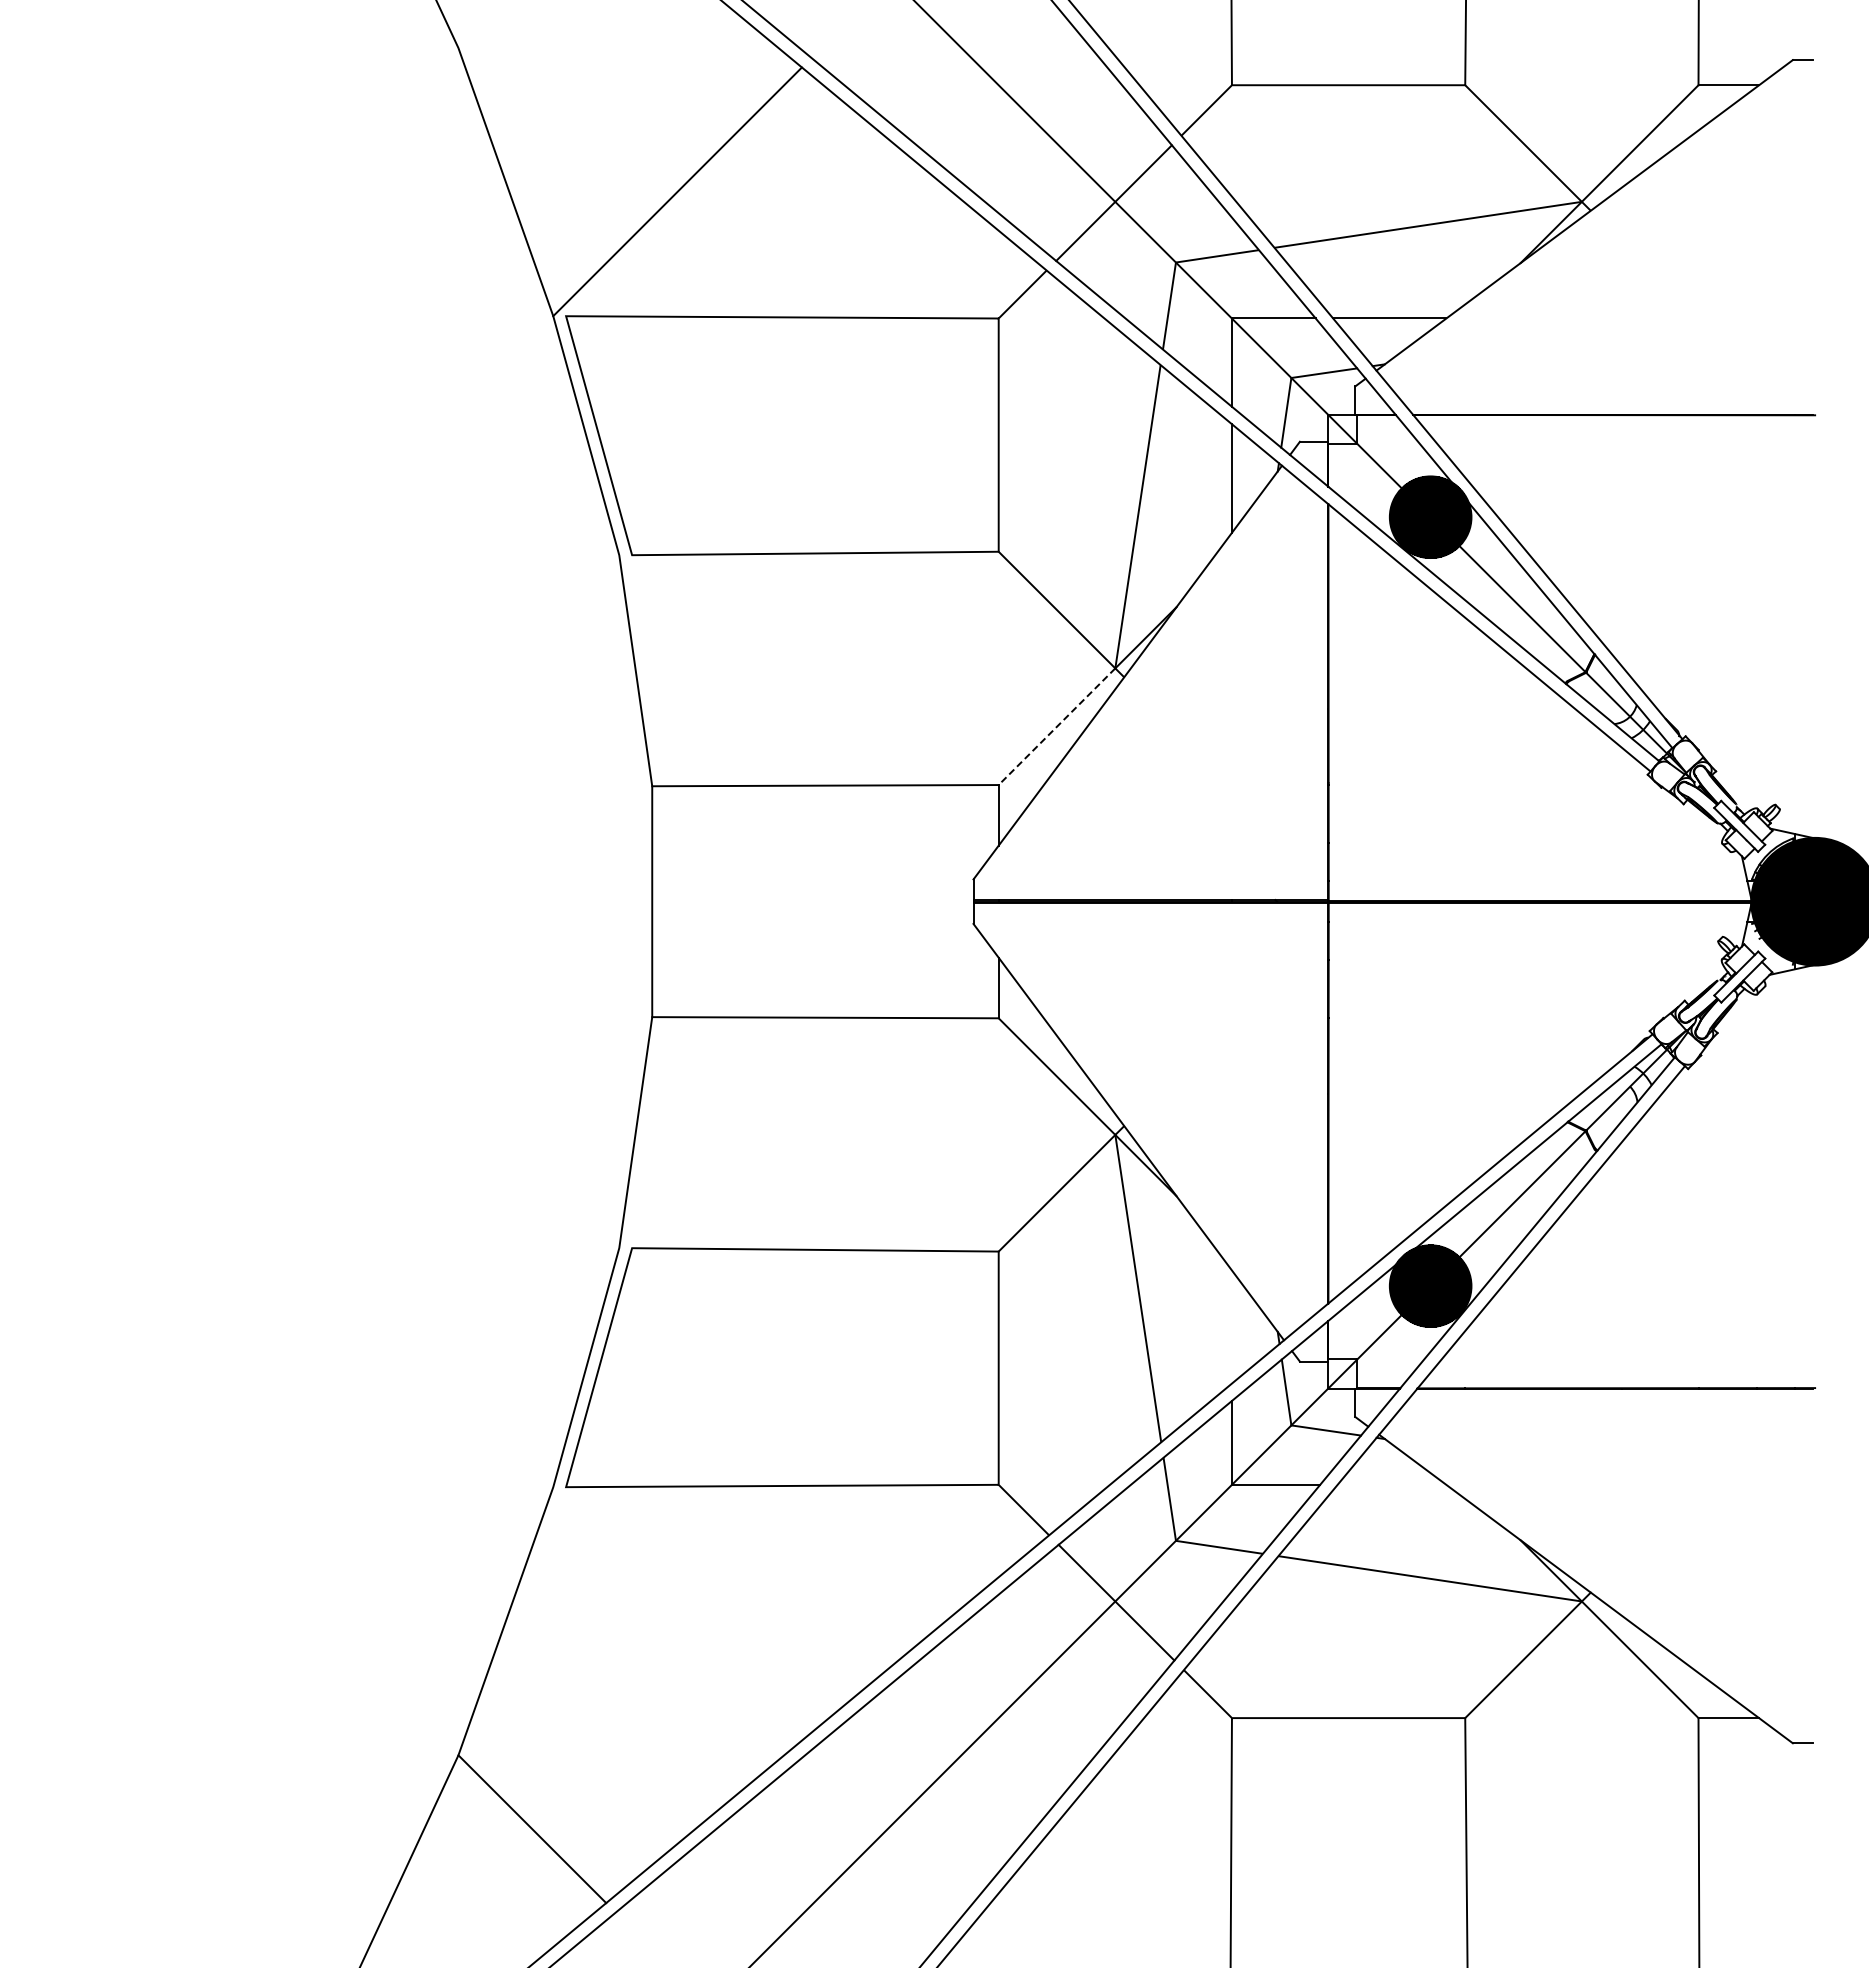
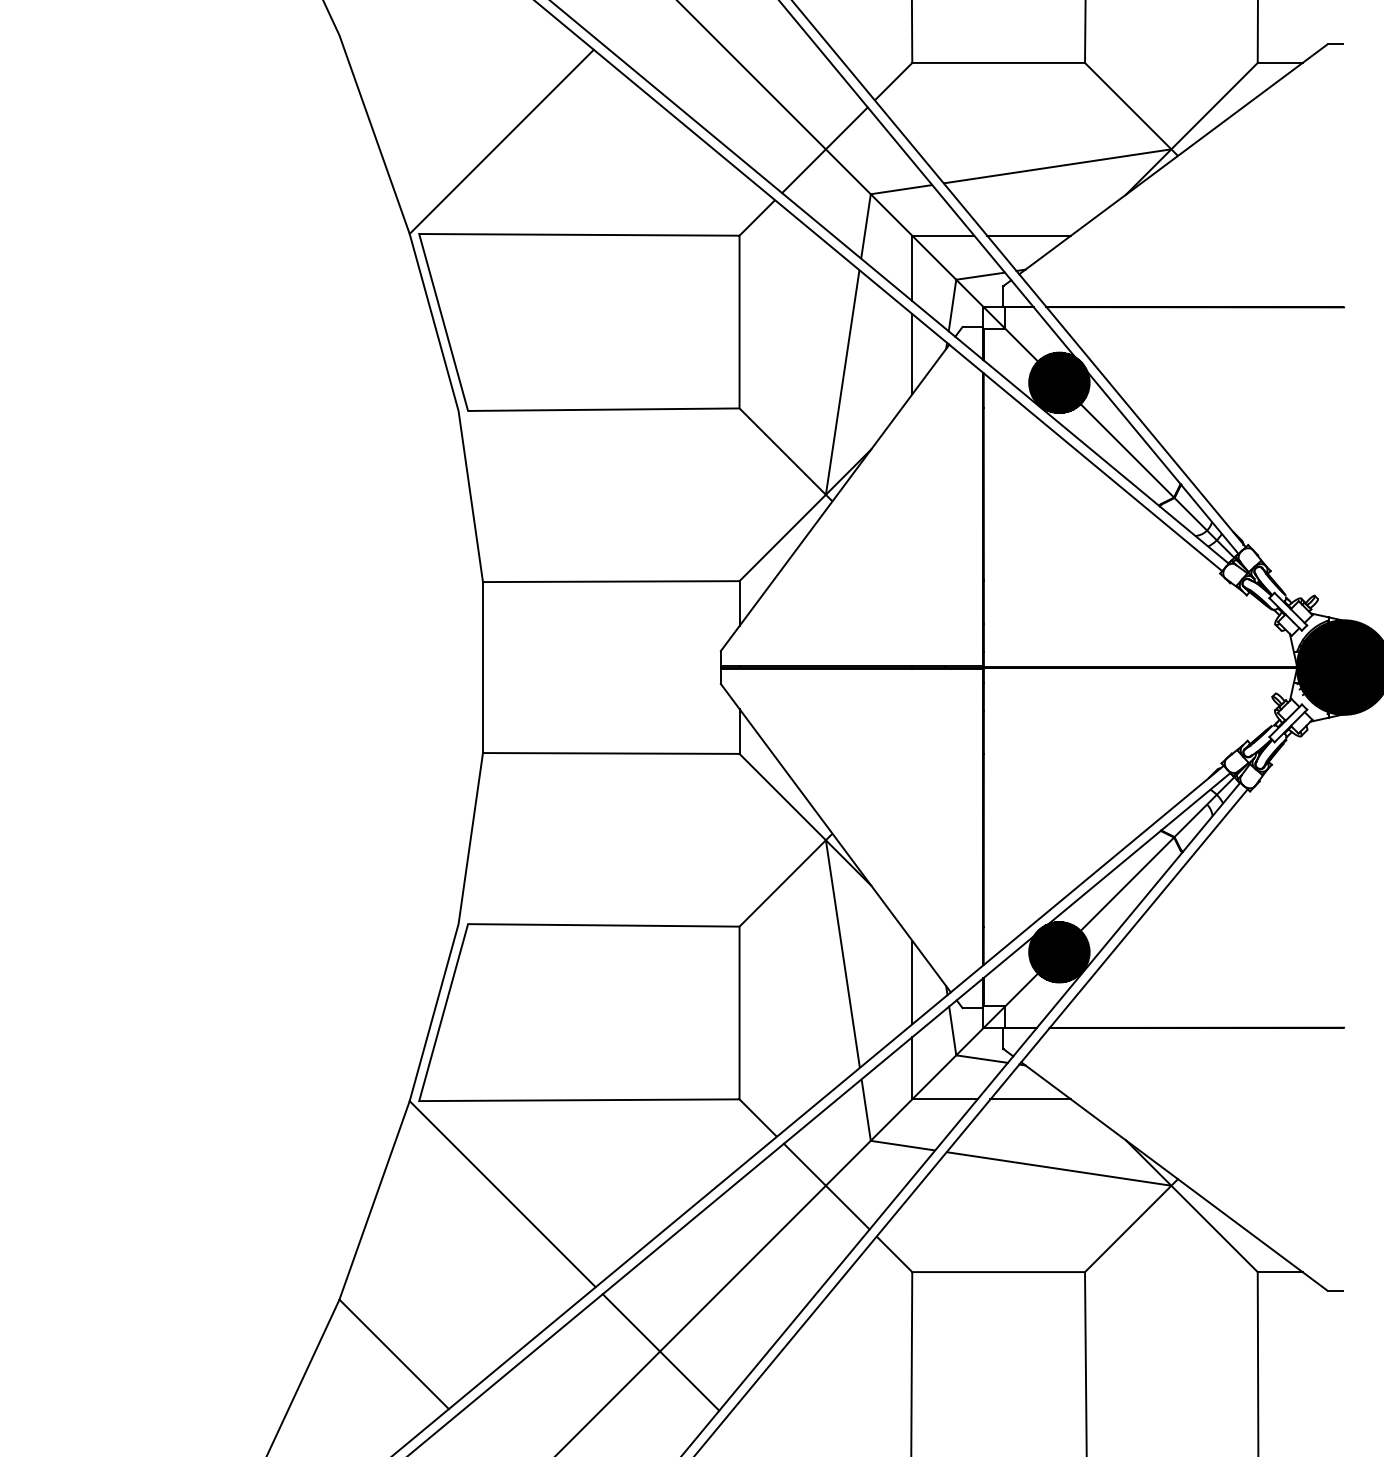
line: (1056, 727) -> (782, 538), dashed -> solid
line: (1231, 1326) -> (911, 982), added
line: (1391, 1484) -> (1030, 1099), added
line: (678, 1612) -> (502, 1193), added
line: (892, 1826) -> (660, 1352), added

